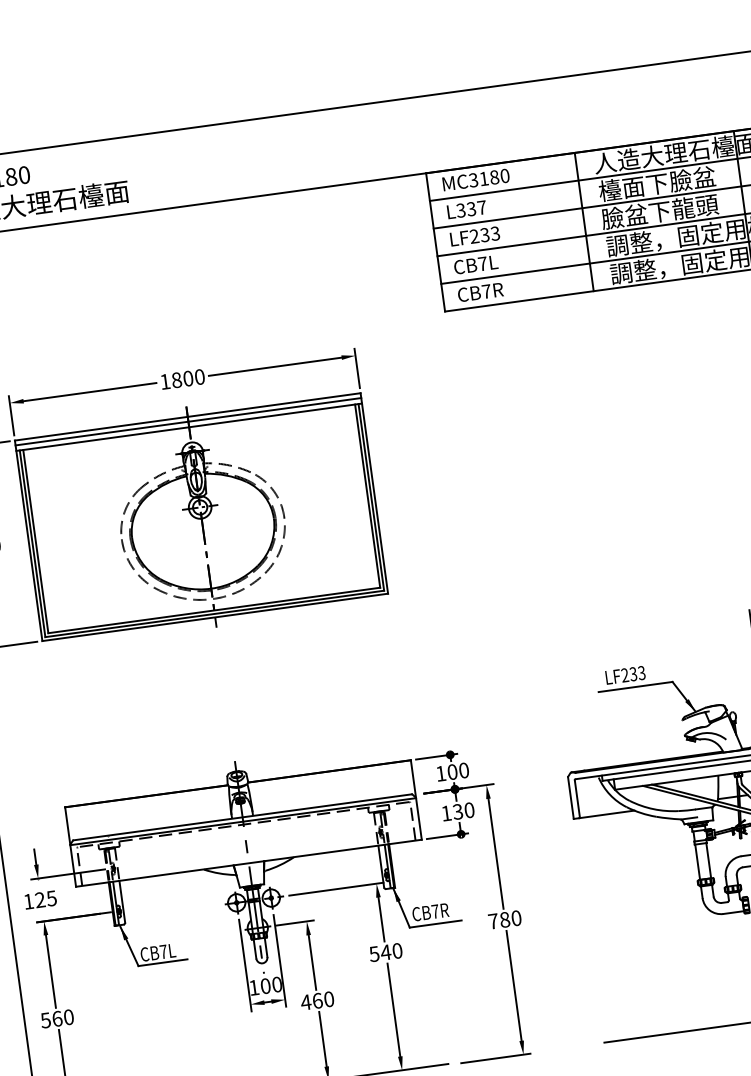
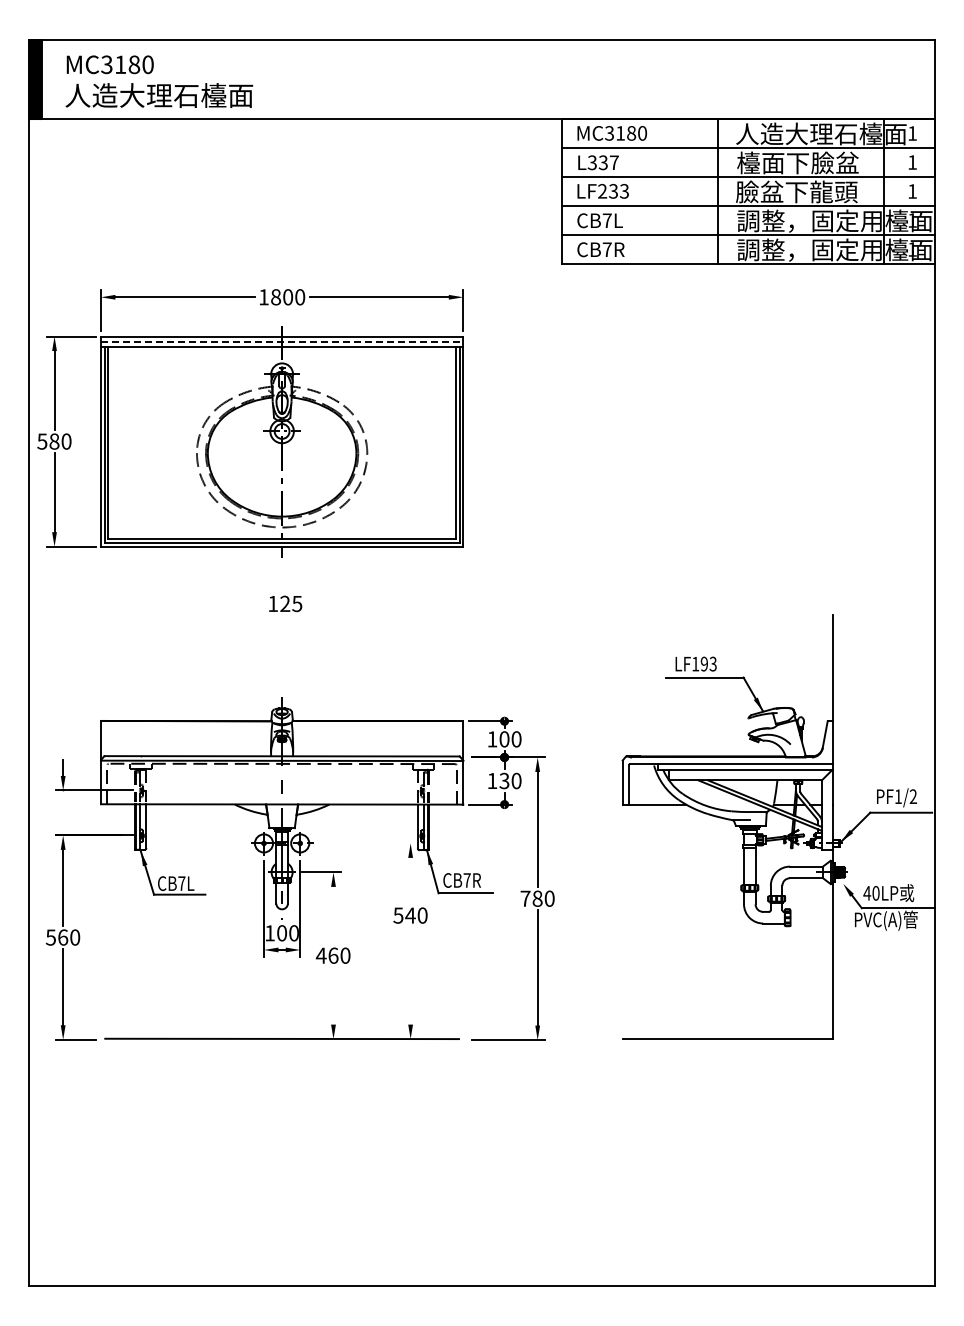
line: (188, 421) -> (282, 341), solid -> dashed
text: (628, 674) -> (699, 663), LF233 -> LF193
line: (336, 889) -> (368, 843), removed
text: (40, 899) -> (285, 603), moved
line: (381, 919) -> (410, 880), removed
line: (312, 962) -> (333, 915), removed
line: (393, 1009) -> (410, 975), removed
line: (322, 1038) -> (333, 995), removed

